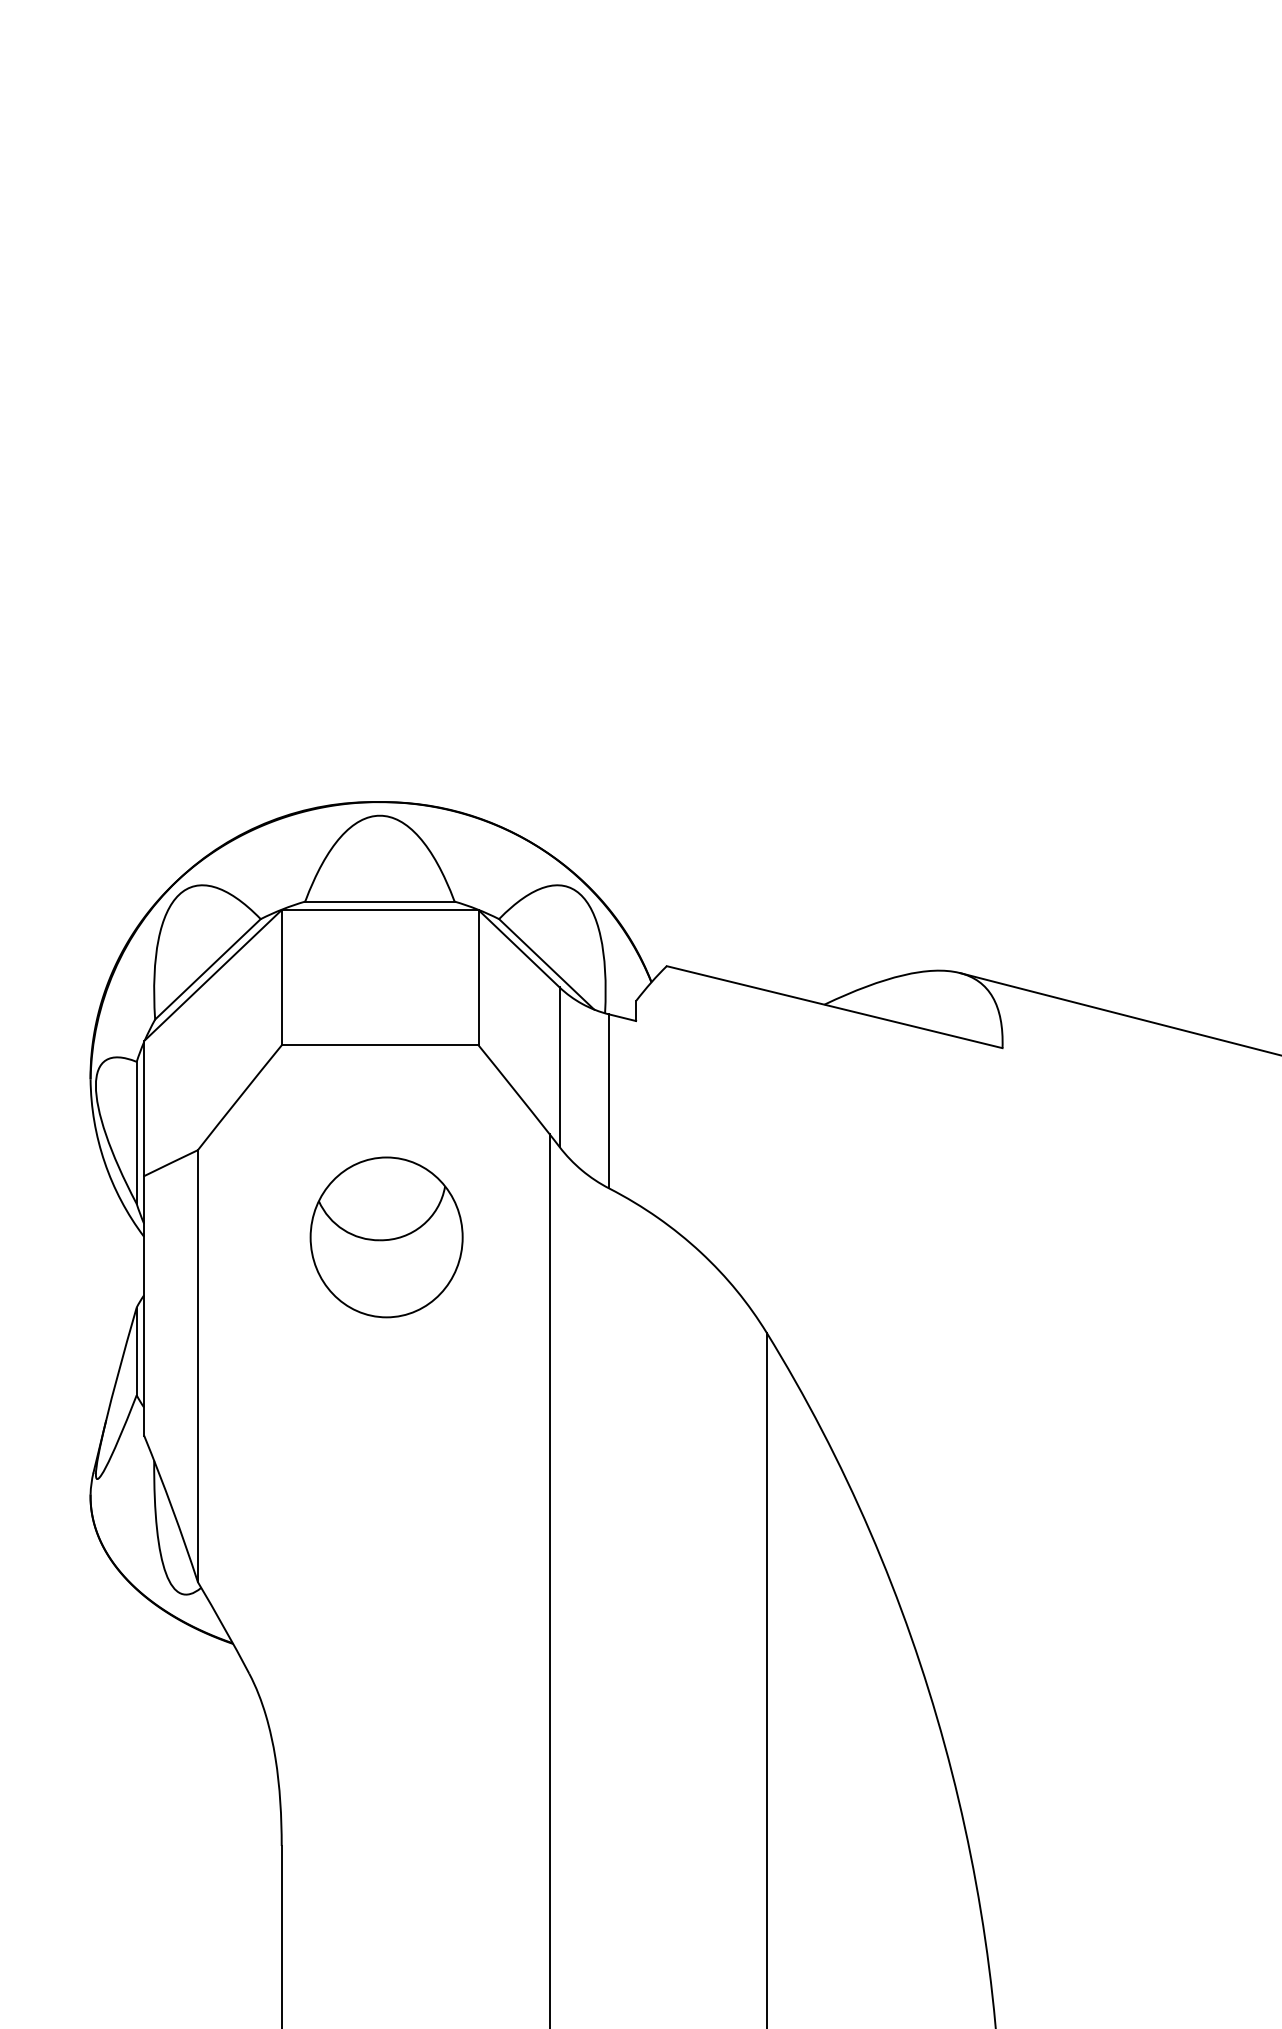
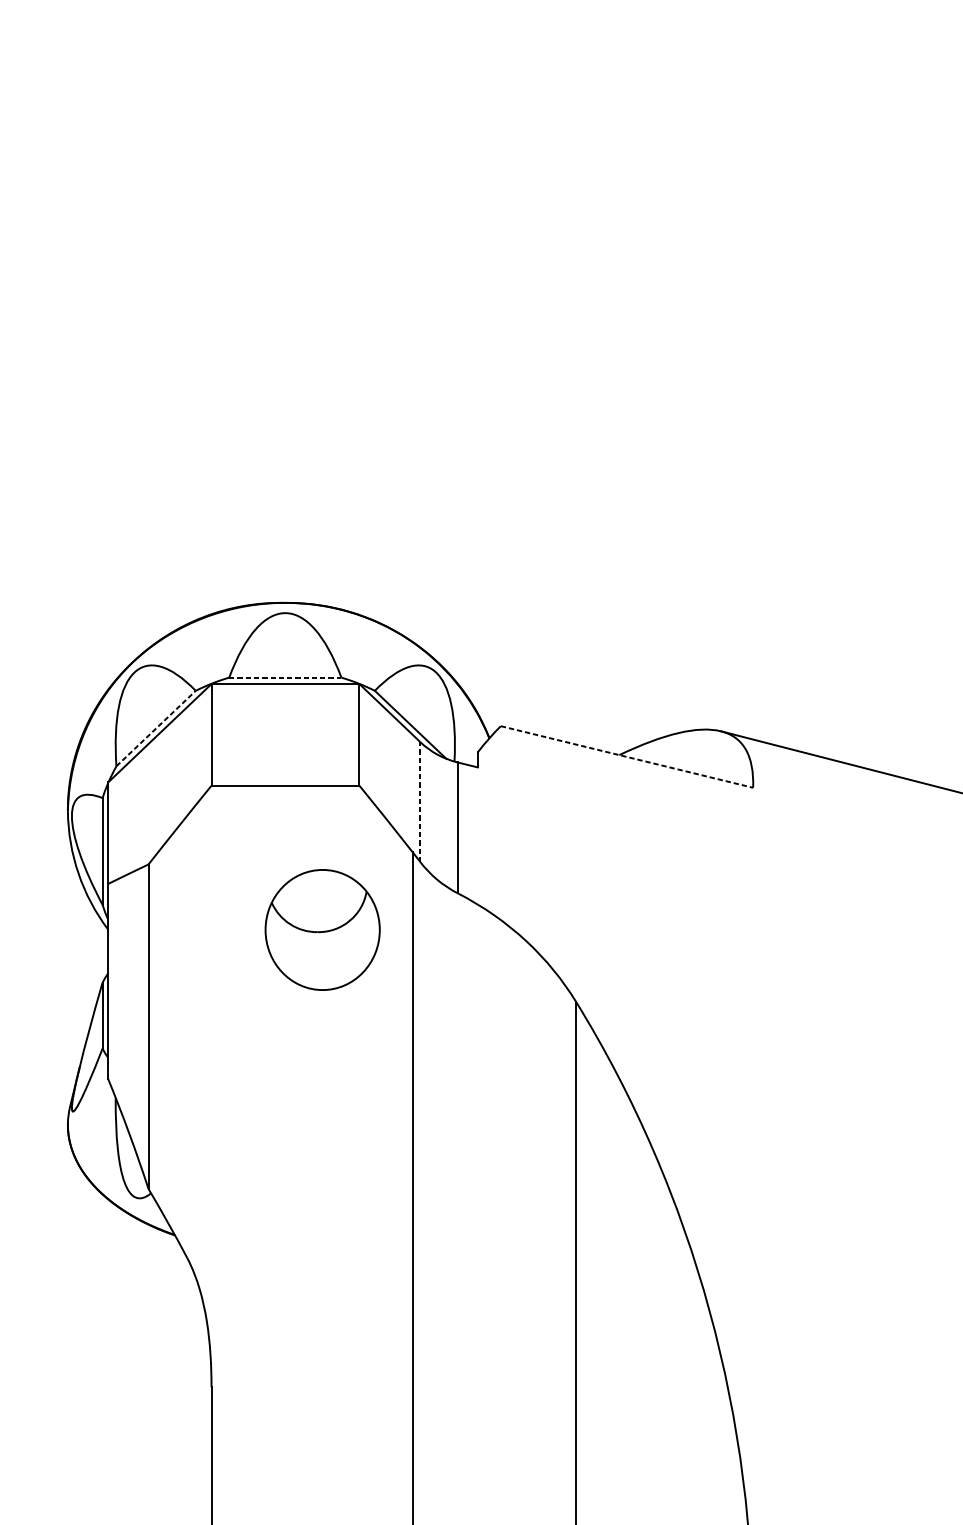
line: (379, 901) -> (285, 677), solid -> dashed
line: (207, 969) -> (155, 728), solid -> dashed
line: (834, 1007) -> (626, 757), solid -> dashed
line: (559, 1067) -> (420, 802), solid -> dashed
part: (386, 1237) -> (322, 930), moved

